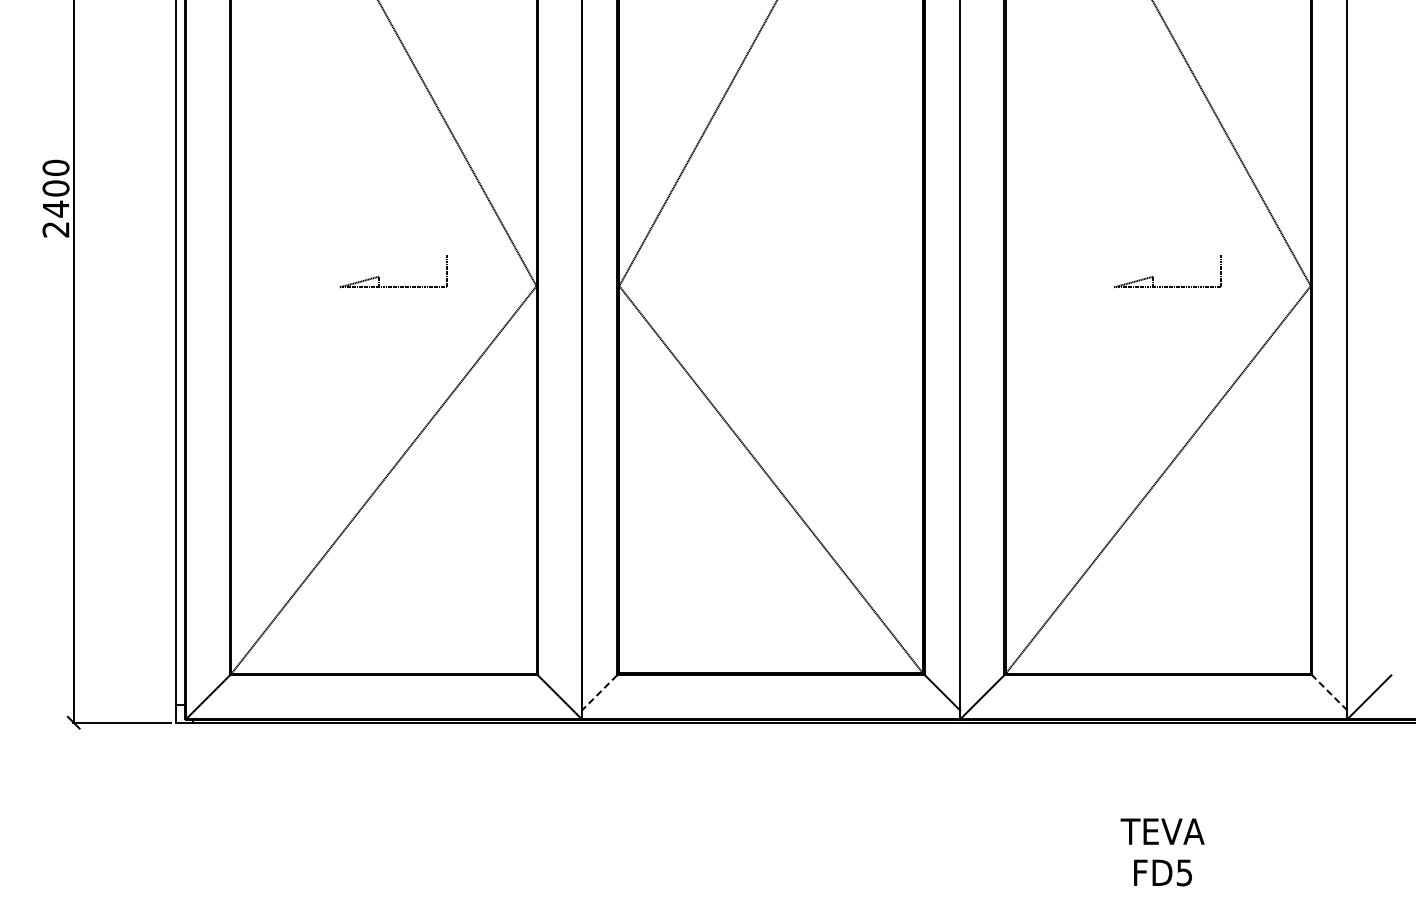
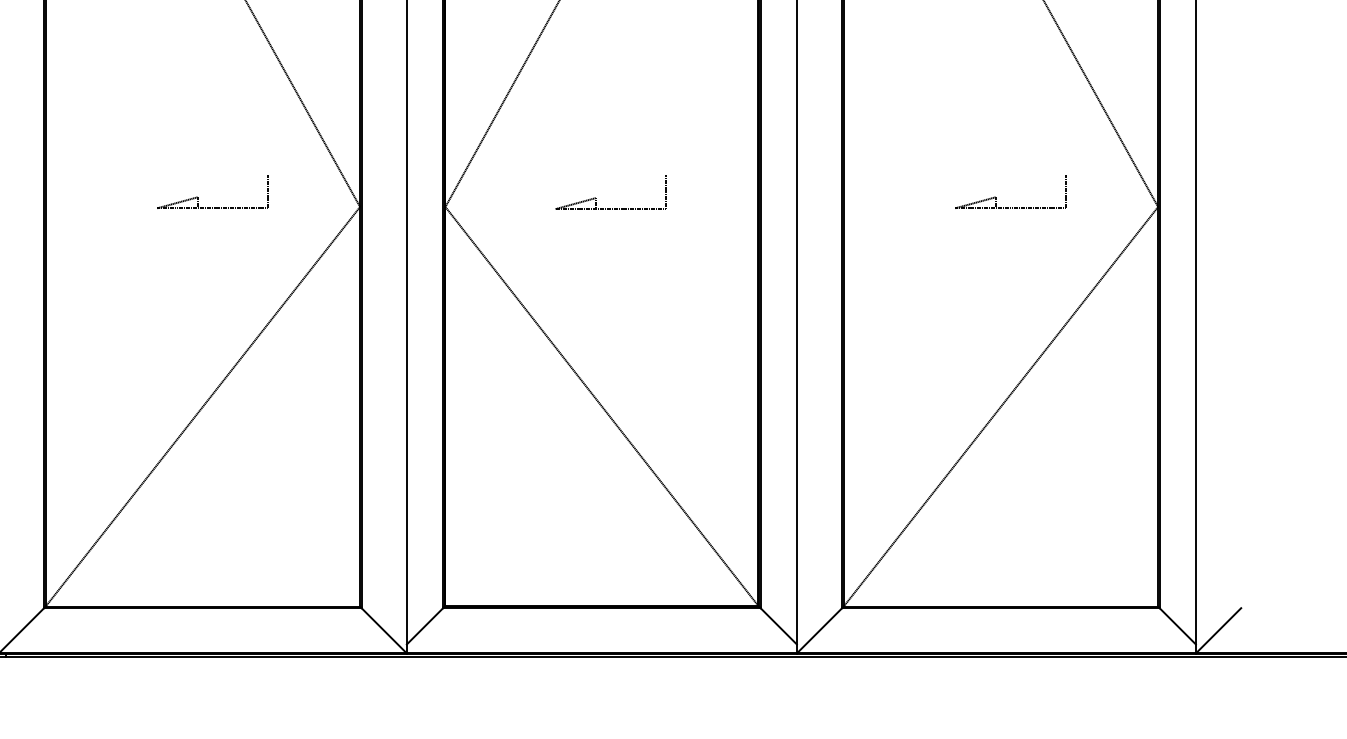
part: (765, 277) -> (596, 198), added
line: (599, 692) -> (425, 625), dashed -> solid
line: (1329, 692) -> (1177, 625), dashed -> solid

